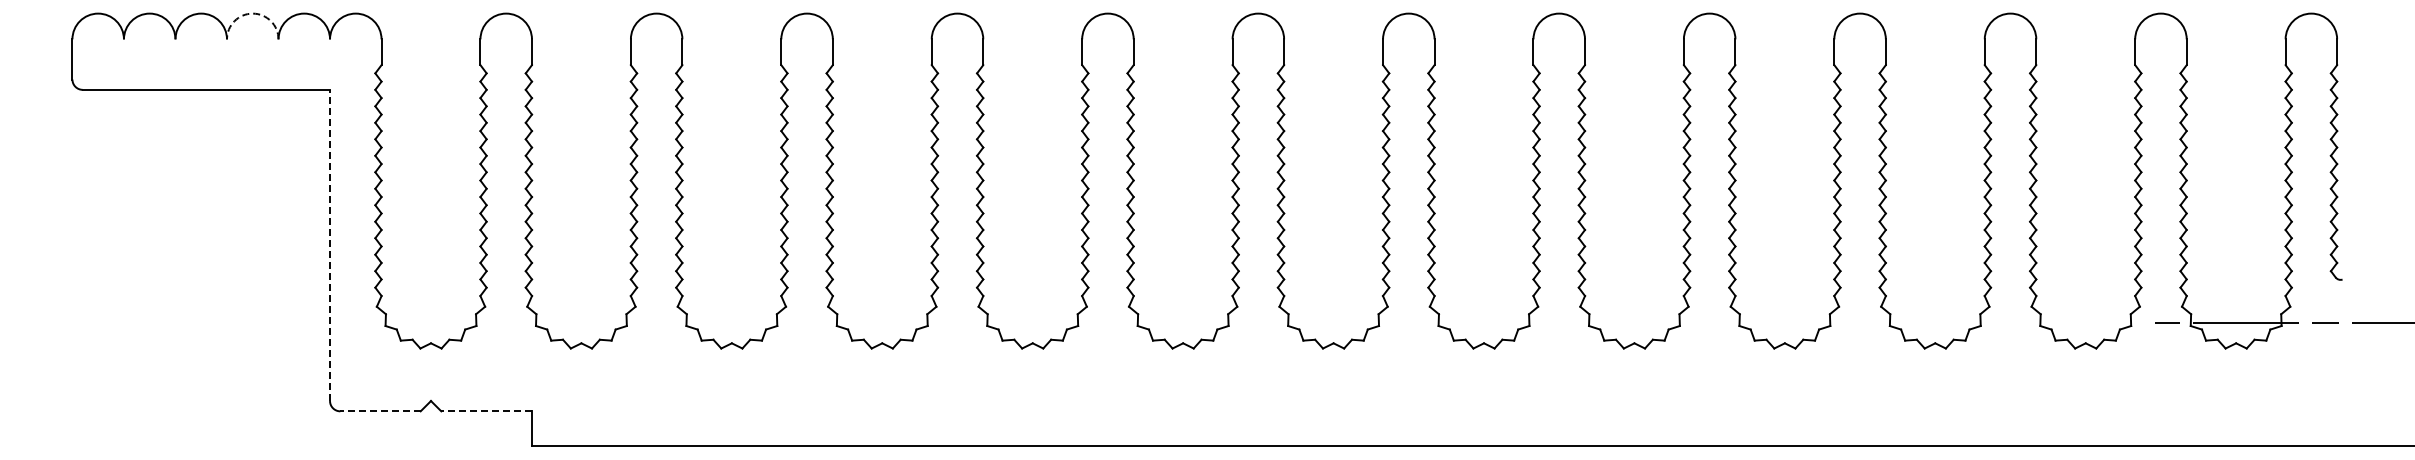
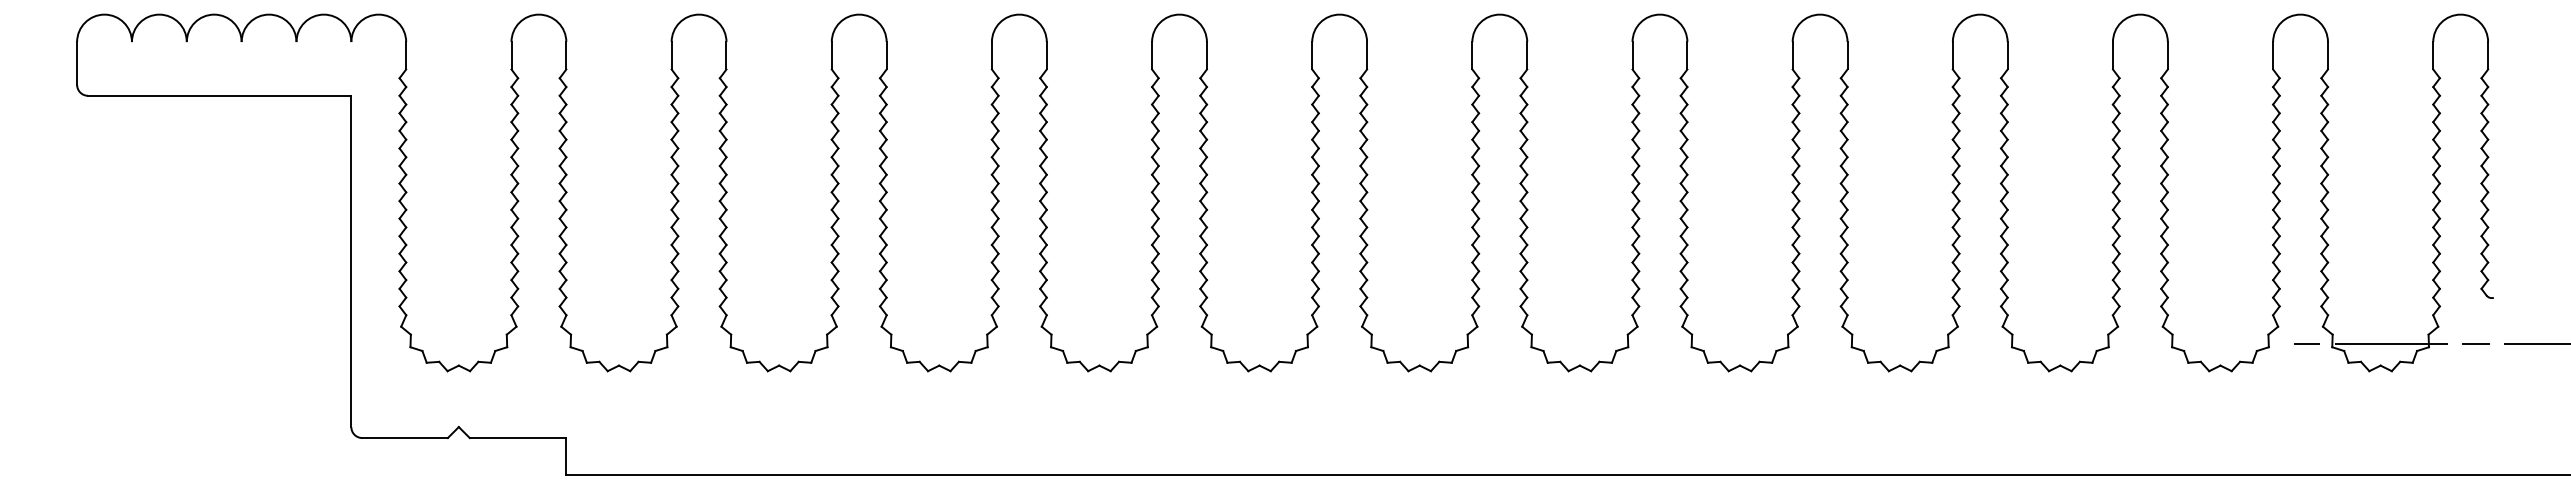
arc: (252, 13) -> (268, 14), dashed -> solid
line: (330, 245) -> (351, 261), dashed -> solid
line: (380, 411) -> (405, 438), dashed -> solid
line: (486, 411) -> (517, 438), dashed -> solid

